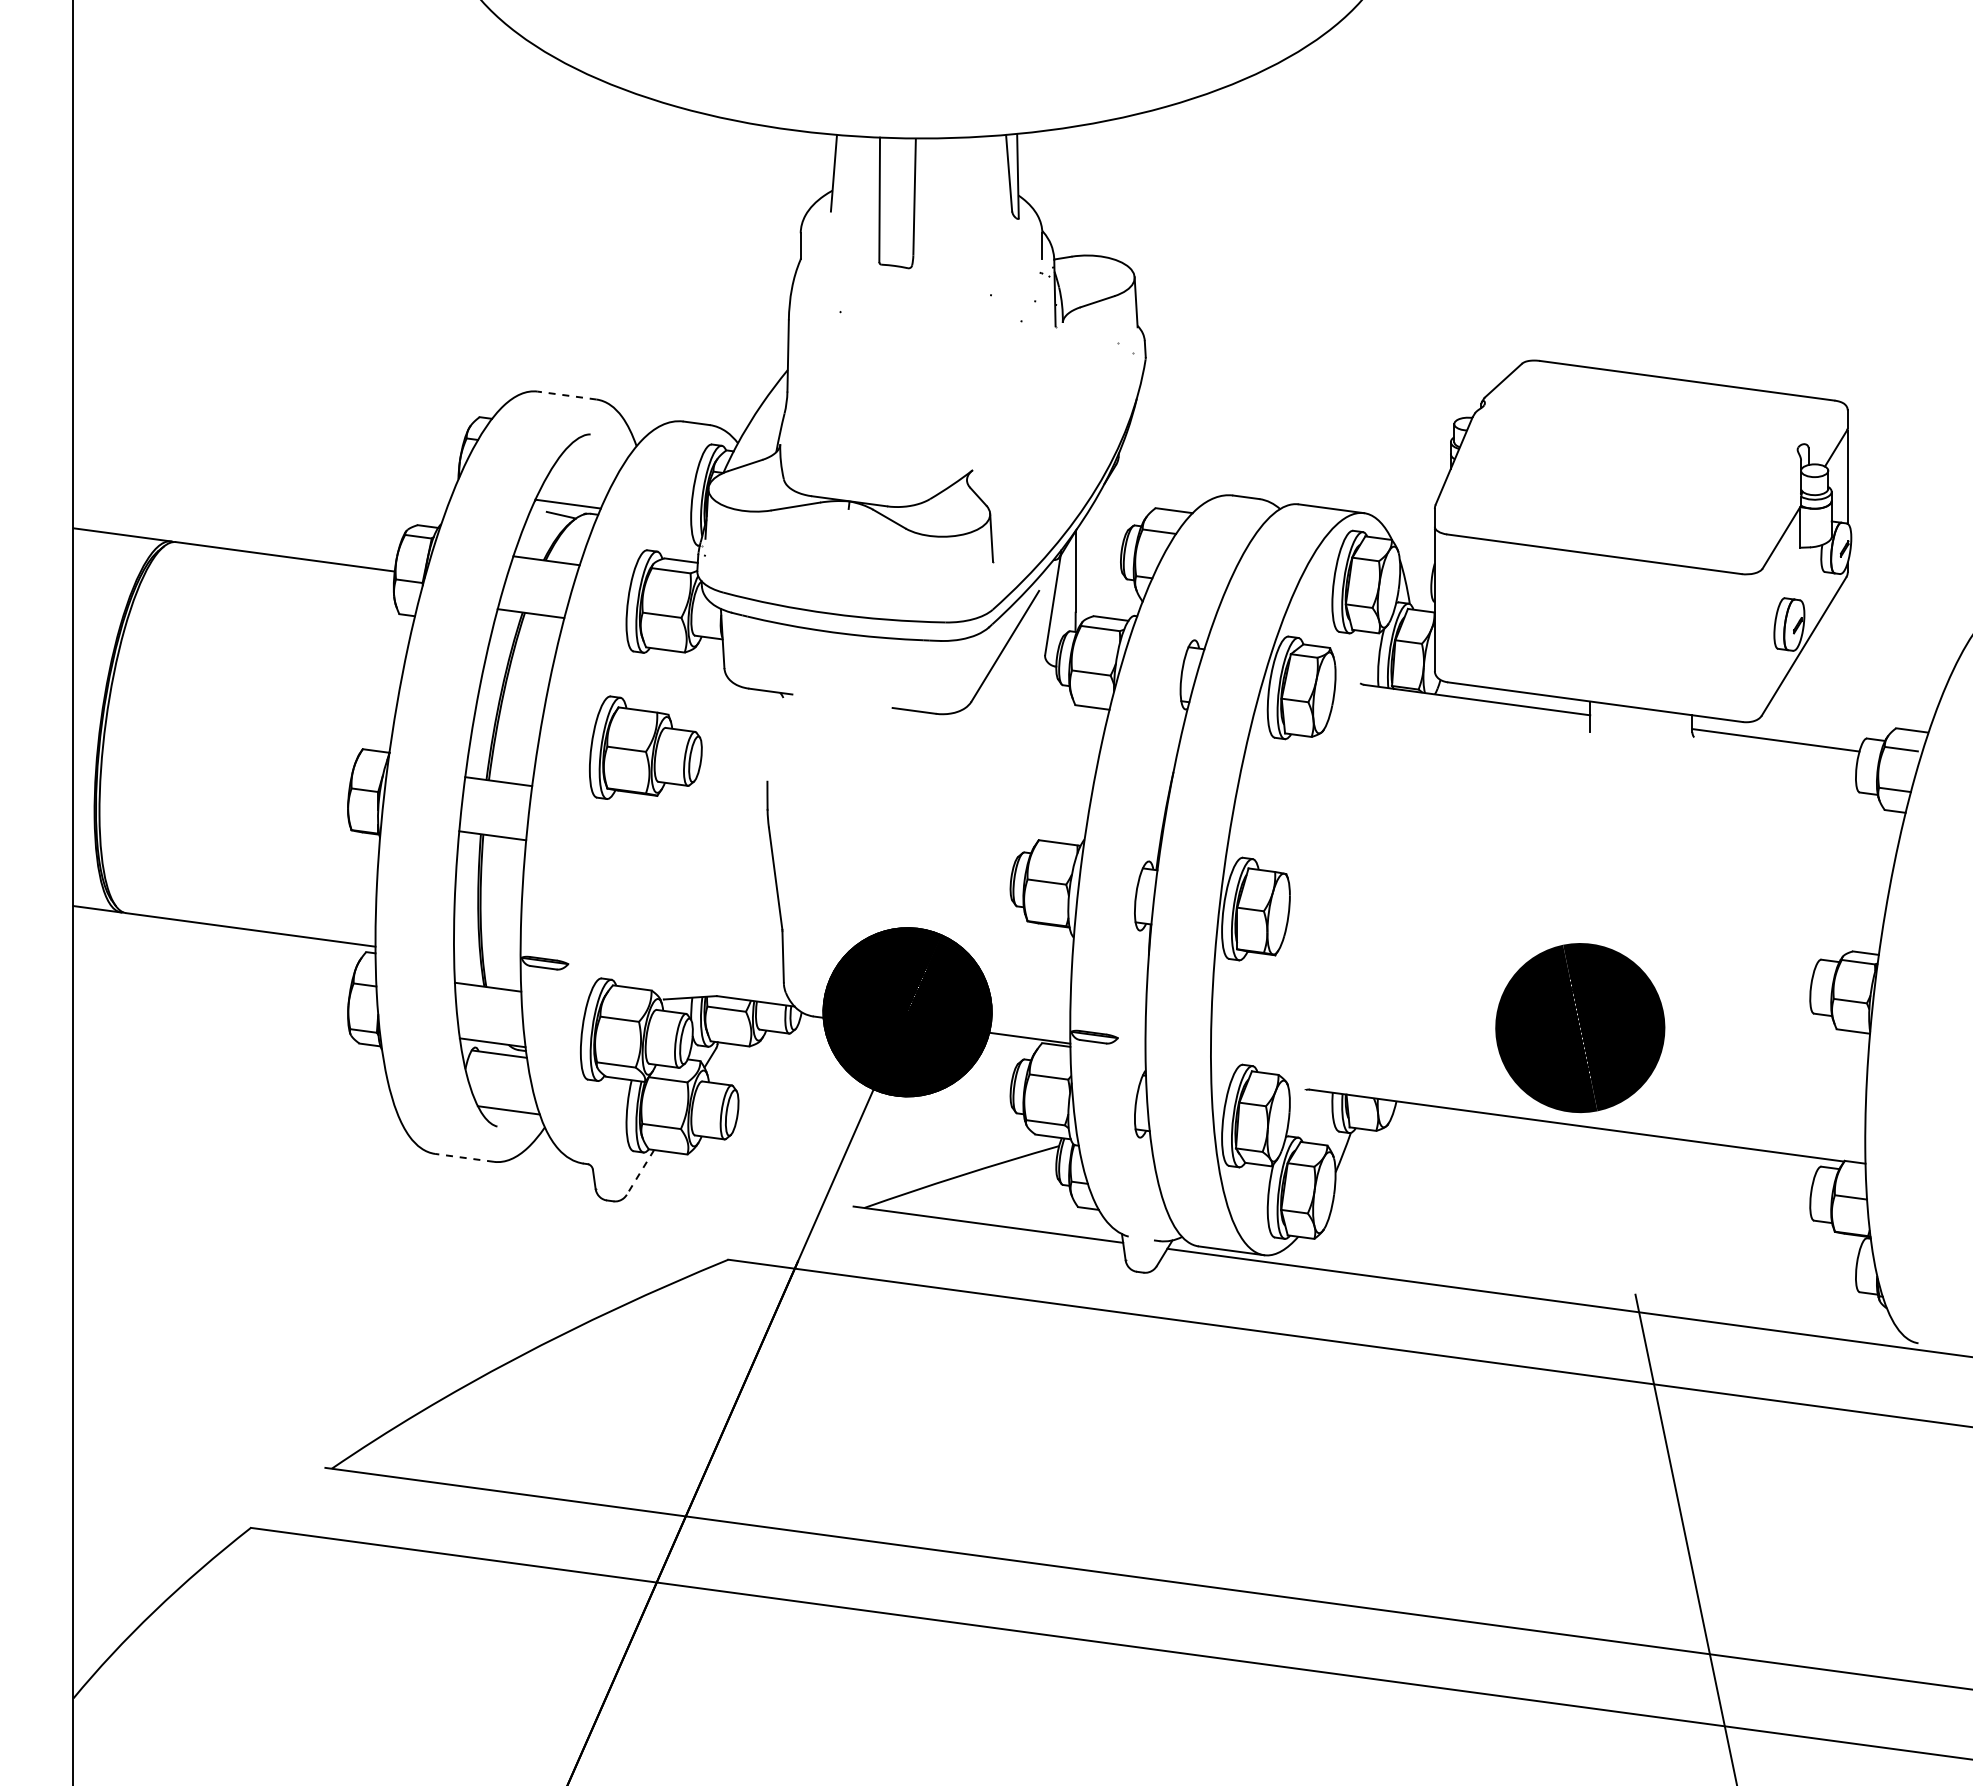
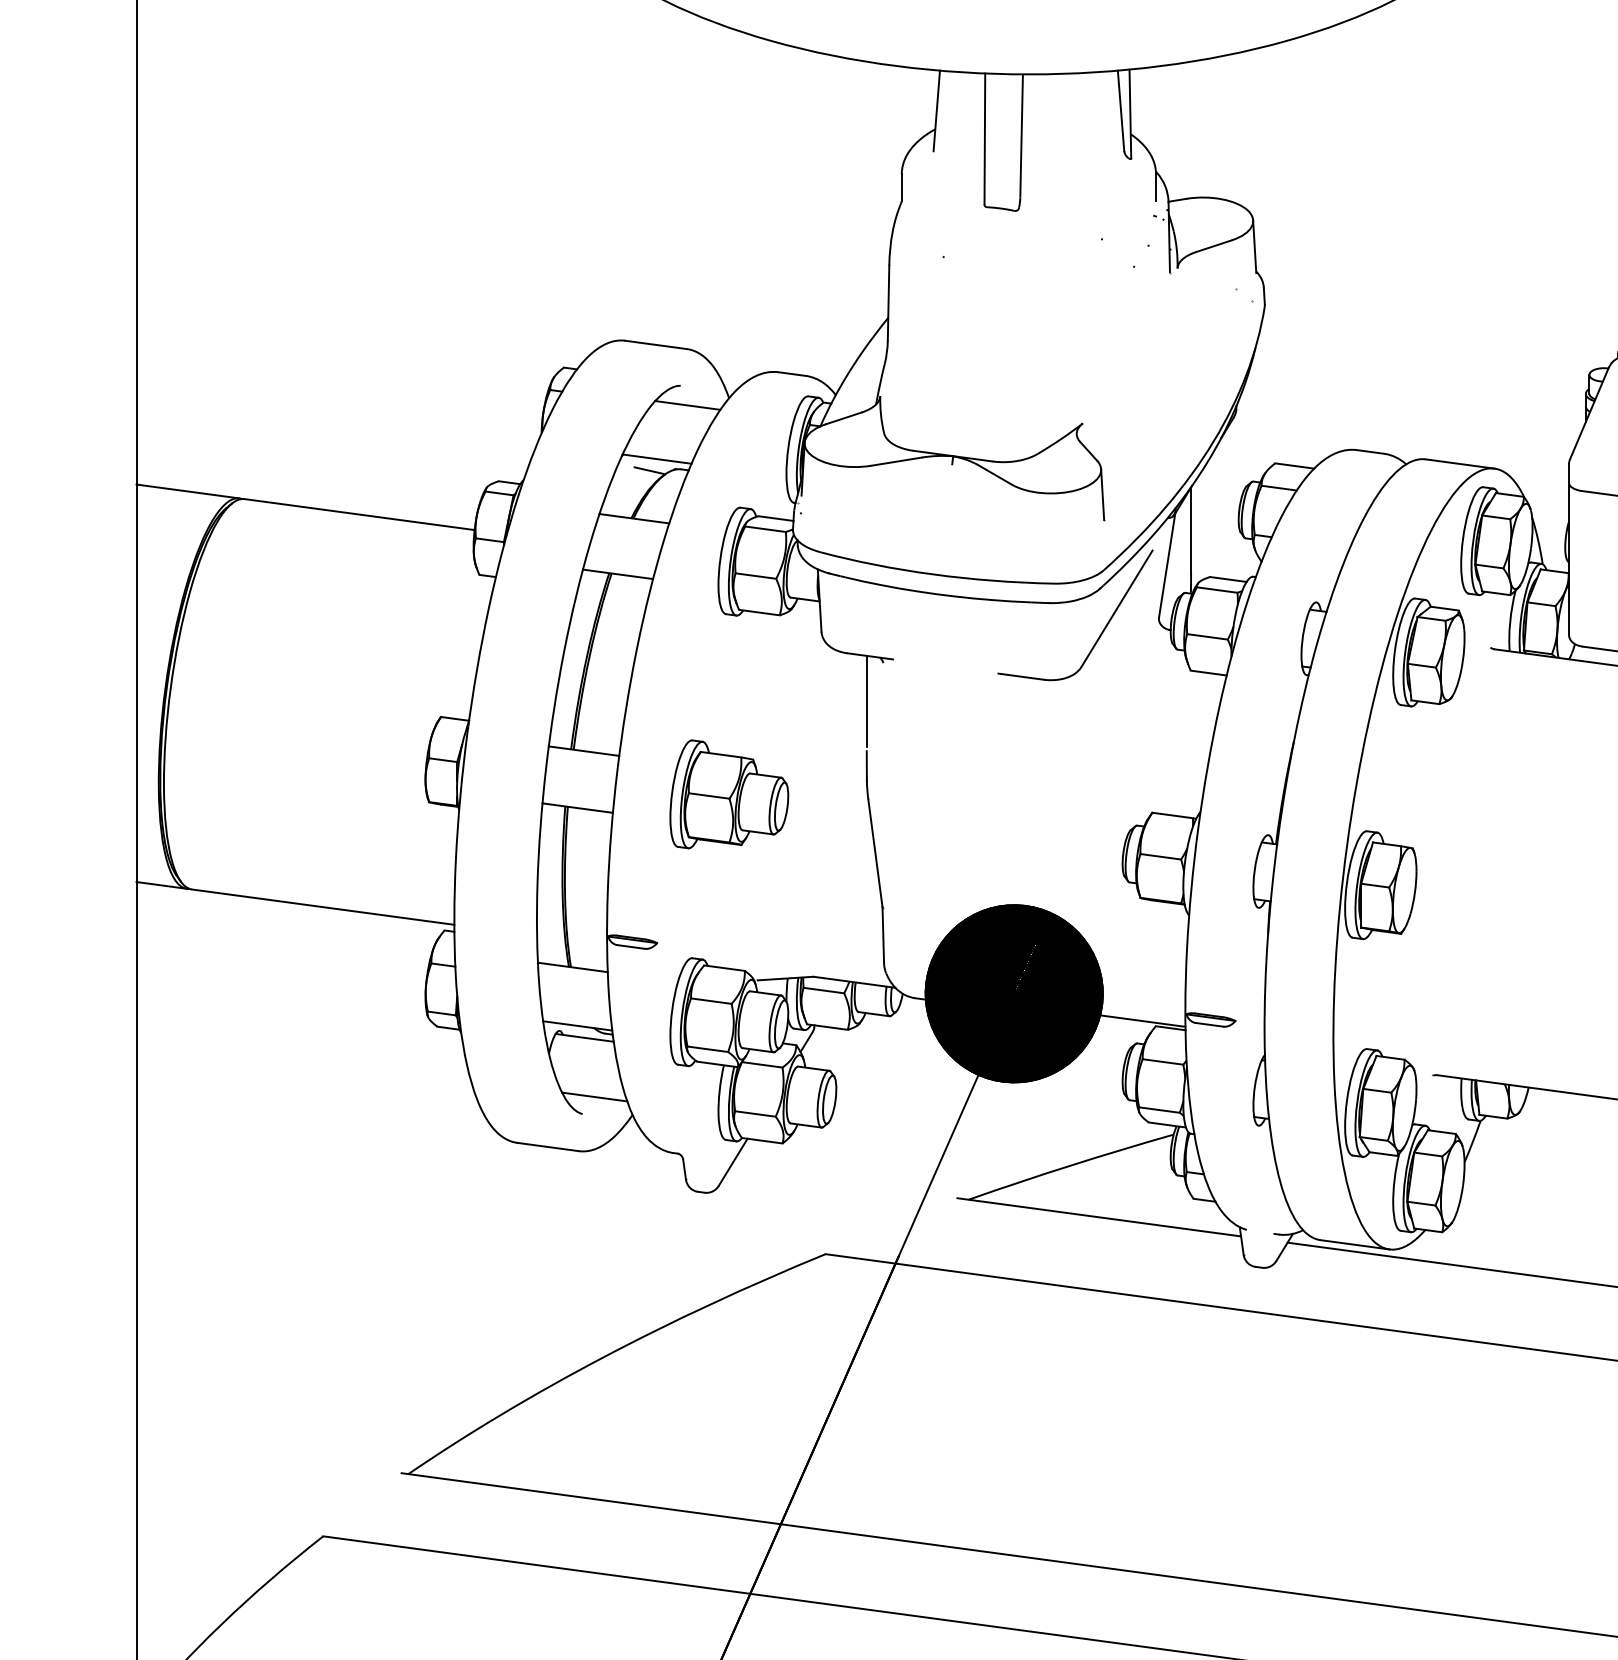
line: (567, 395) -> (656, 344), dashed -> solid
line: (597, 452) -> (687, 404), added
line: (767, 734) -> (866, 701), added
part: (645, 747) -> (728, 794), moved
line: (464, 1157) -> (548, 1146), dashed -> solid
line: (640, 1172) -> (733, 1162), dashed -> solid

